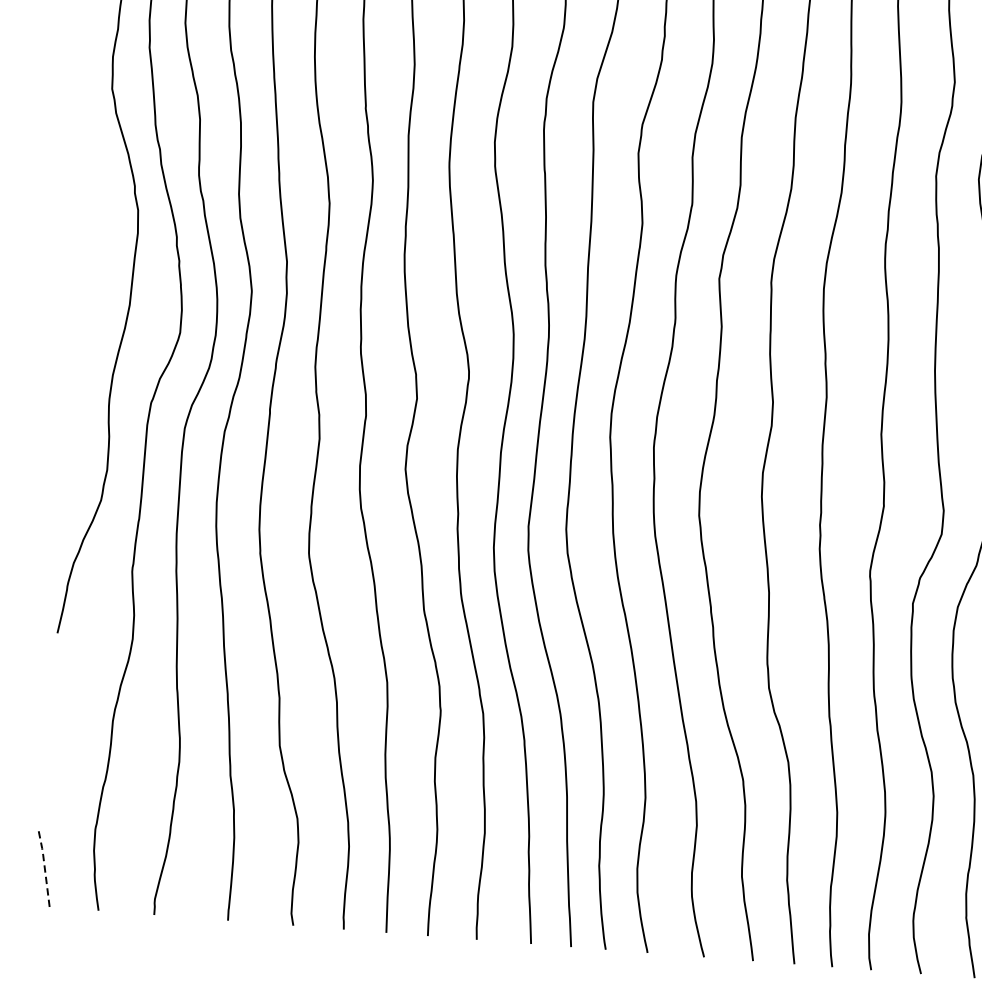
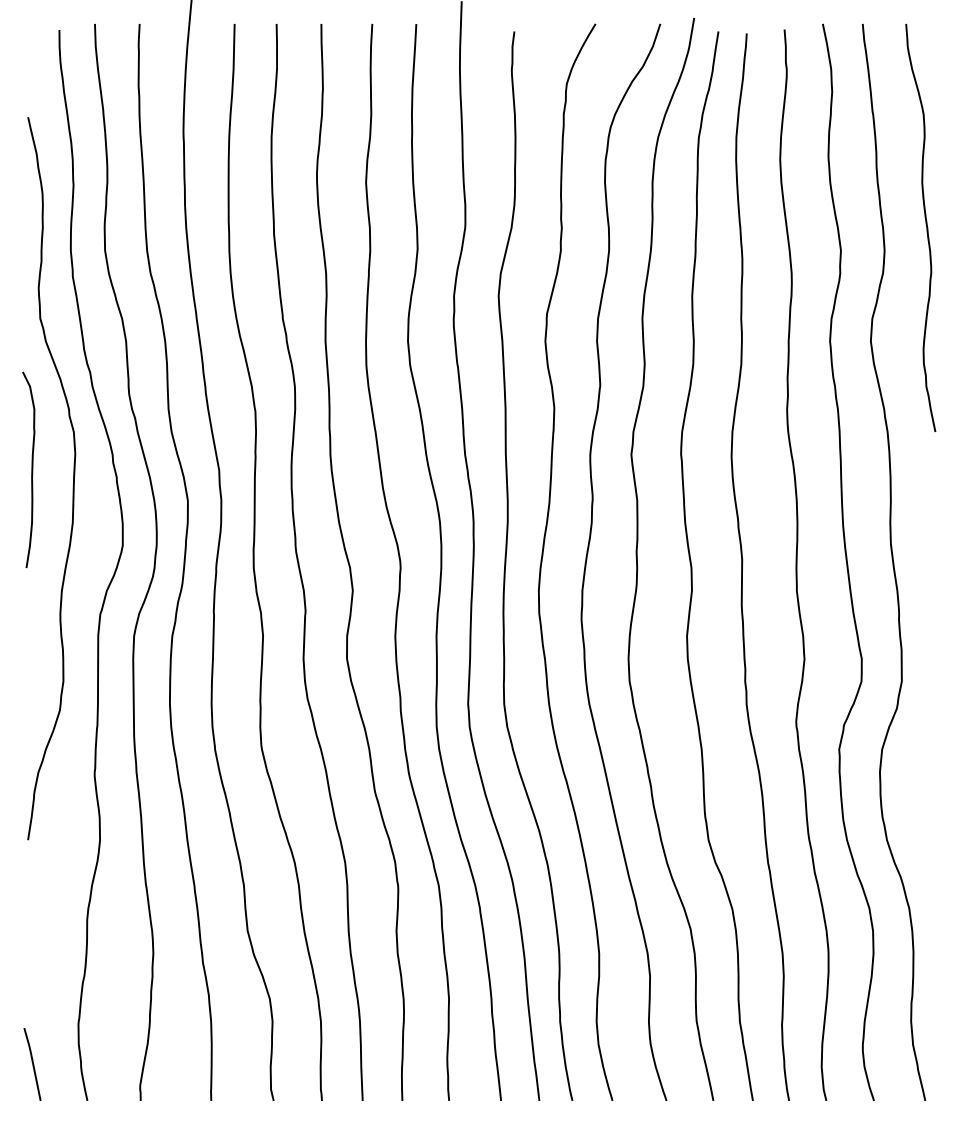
curve: (90, 246) -> (31, 469), added
line: (44, 866) -> (32, 1062), dashed -> solid

